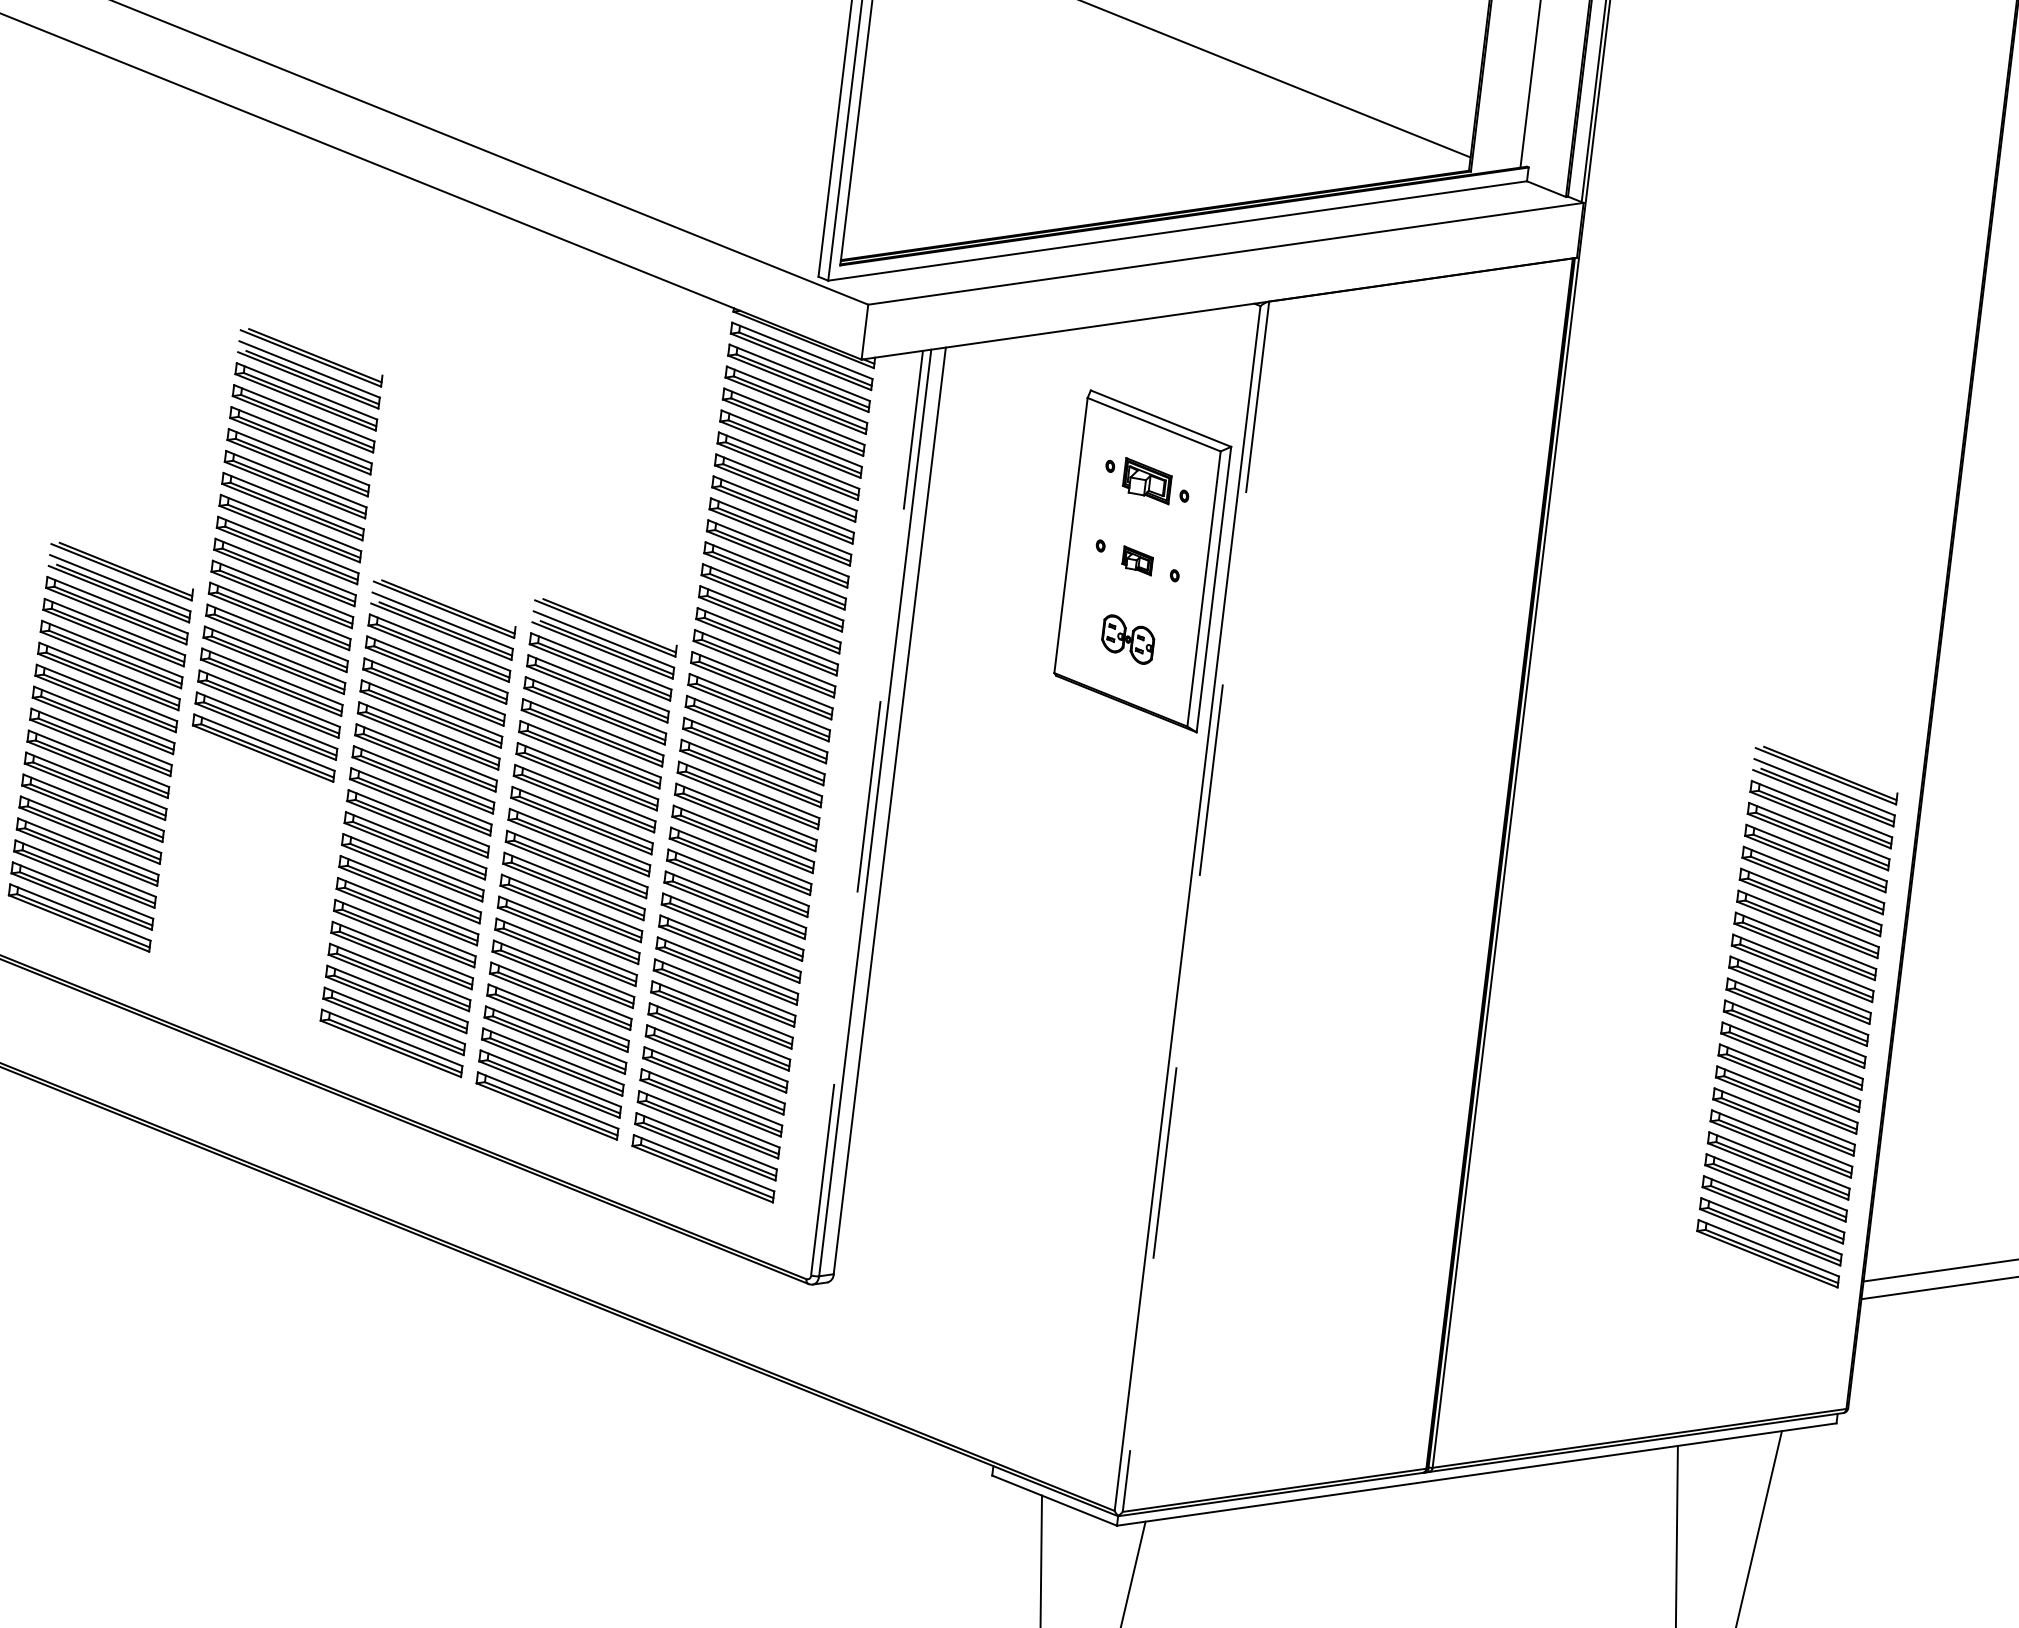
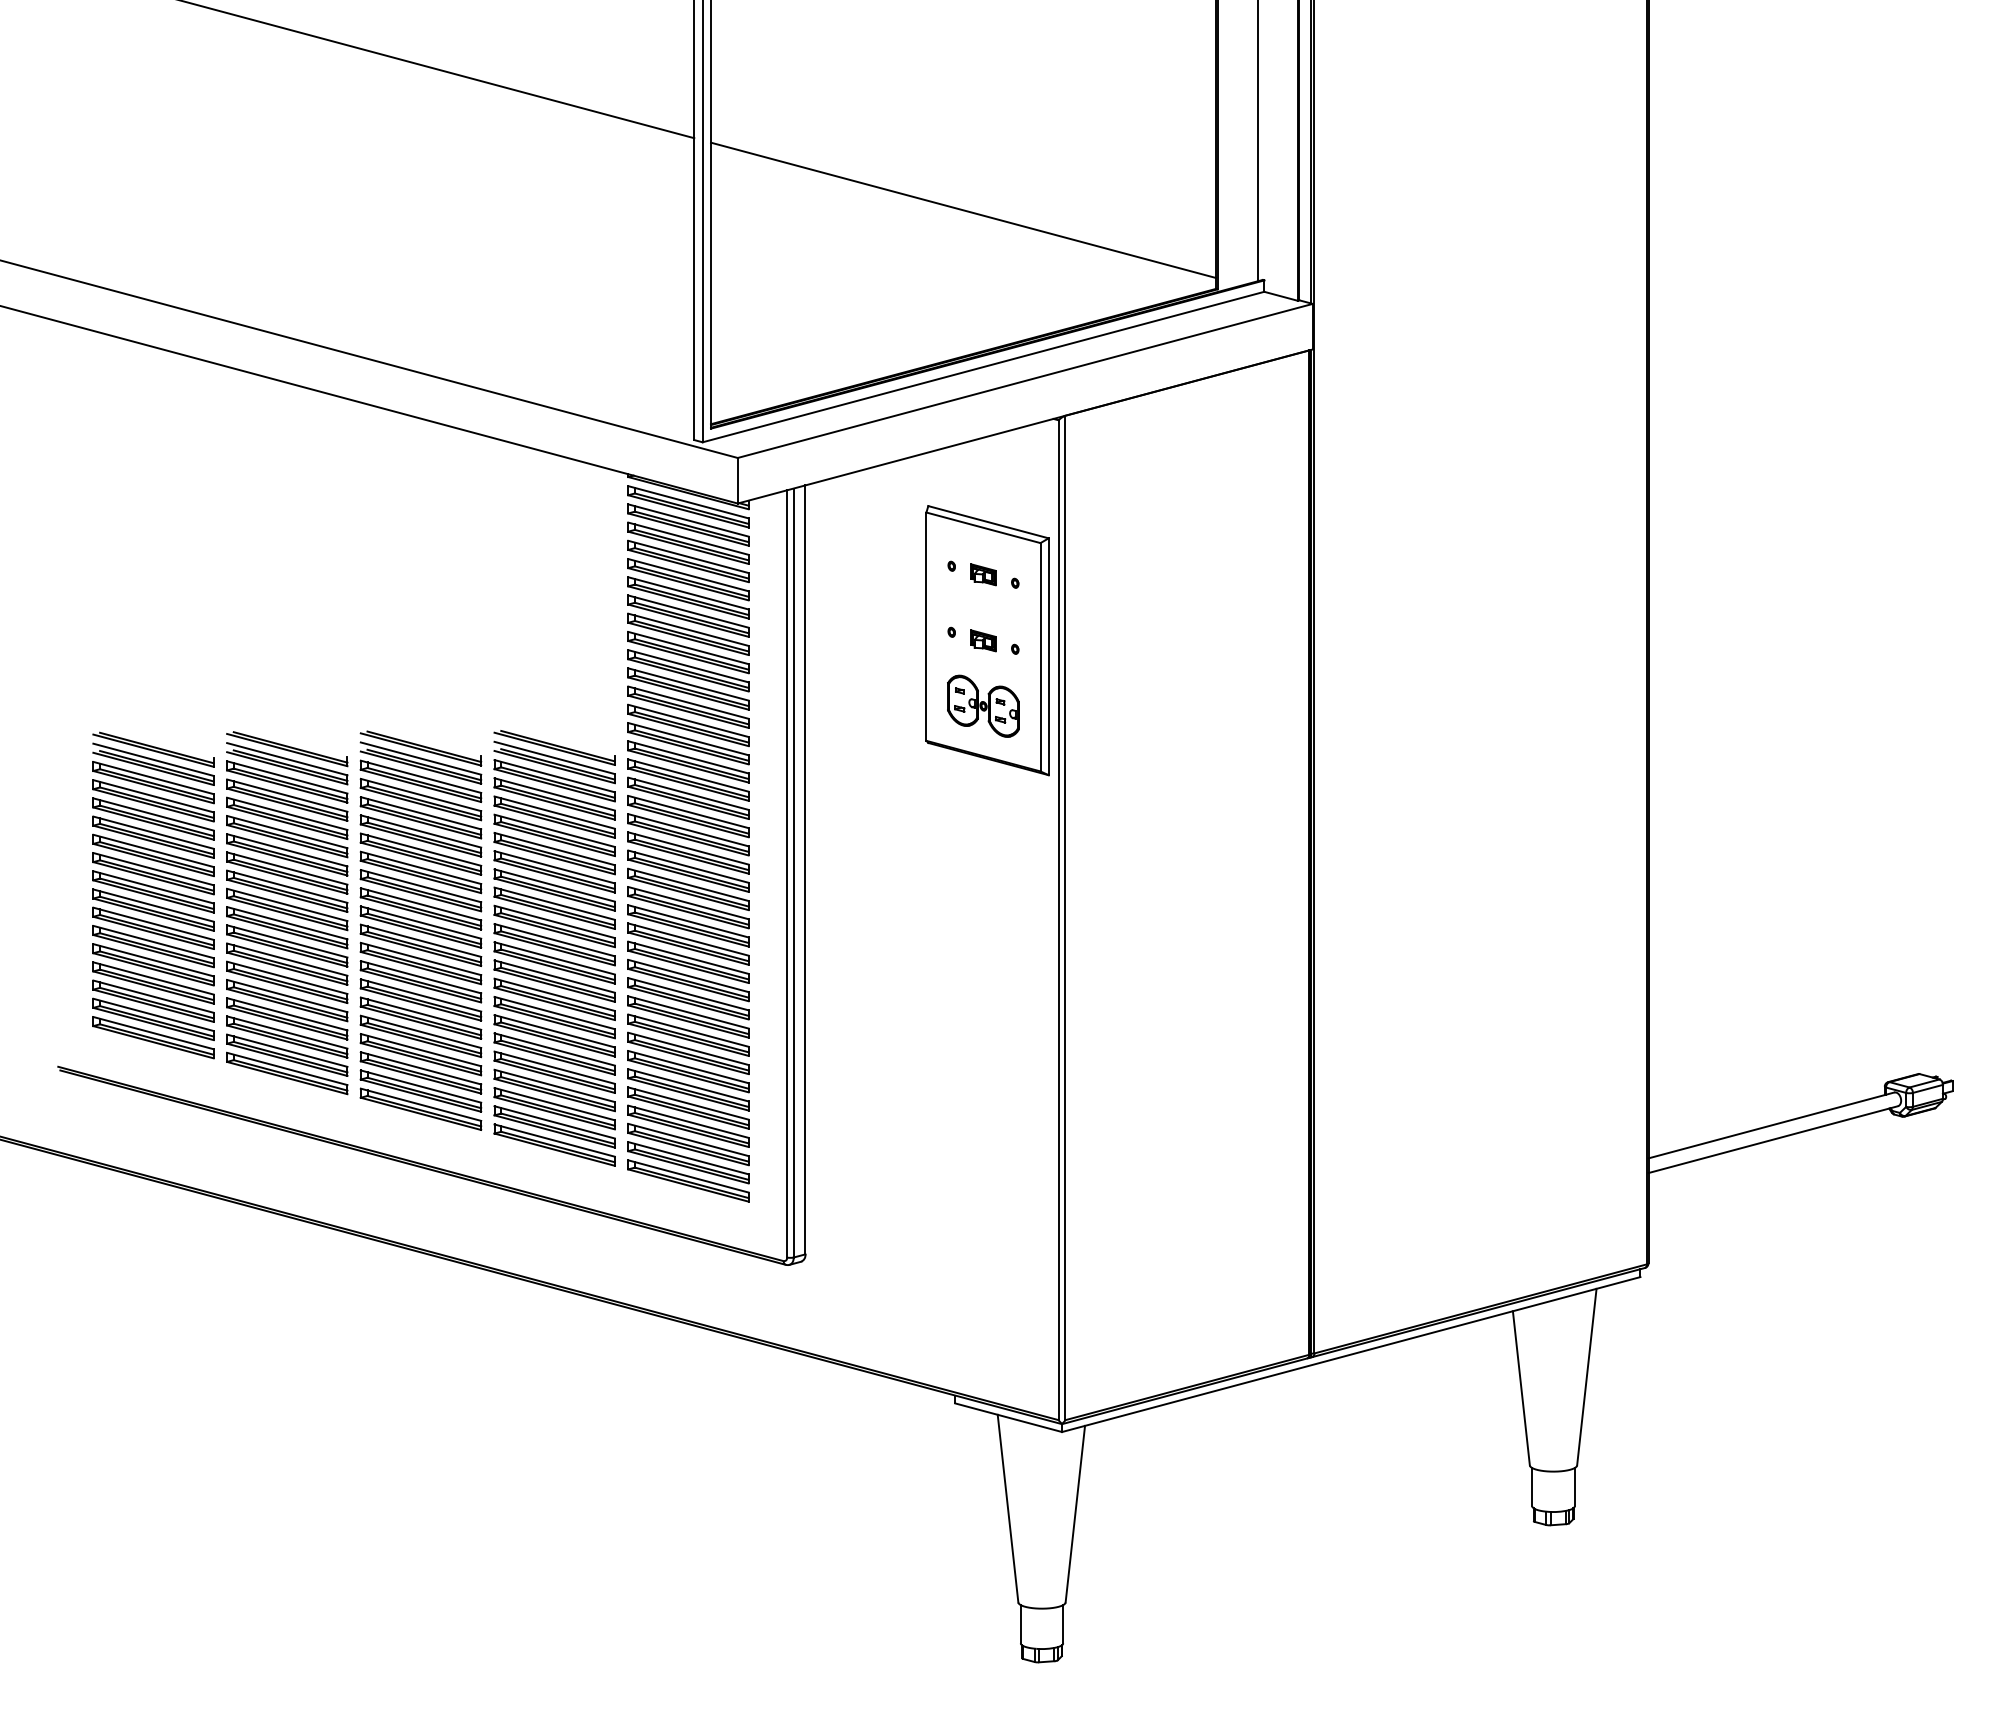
part: (1147, 480) -> (983, 574), size x0.62
part: (287, 555) -> (287, 913), moved
part: (1128, 638) -> (983, 705), size x1.67
line: (867, 812) -> (787, 873), dashed -> solid
line: (1196, 907) -> (1065, 918), dashed -> solid
part: (1796, 1016) -> (1567, 948), removed

